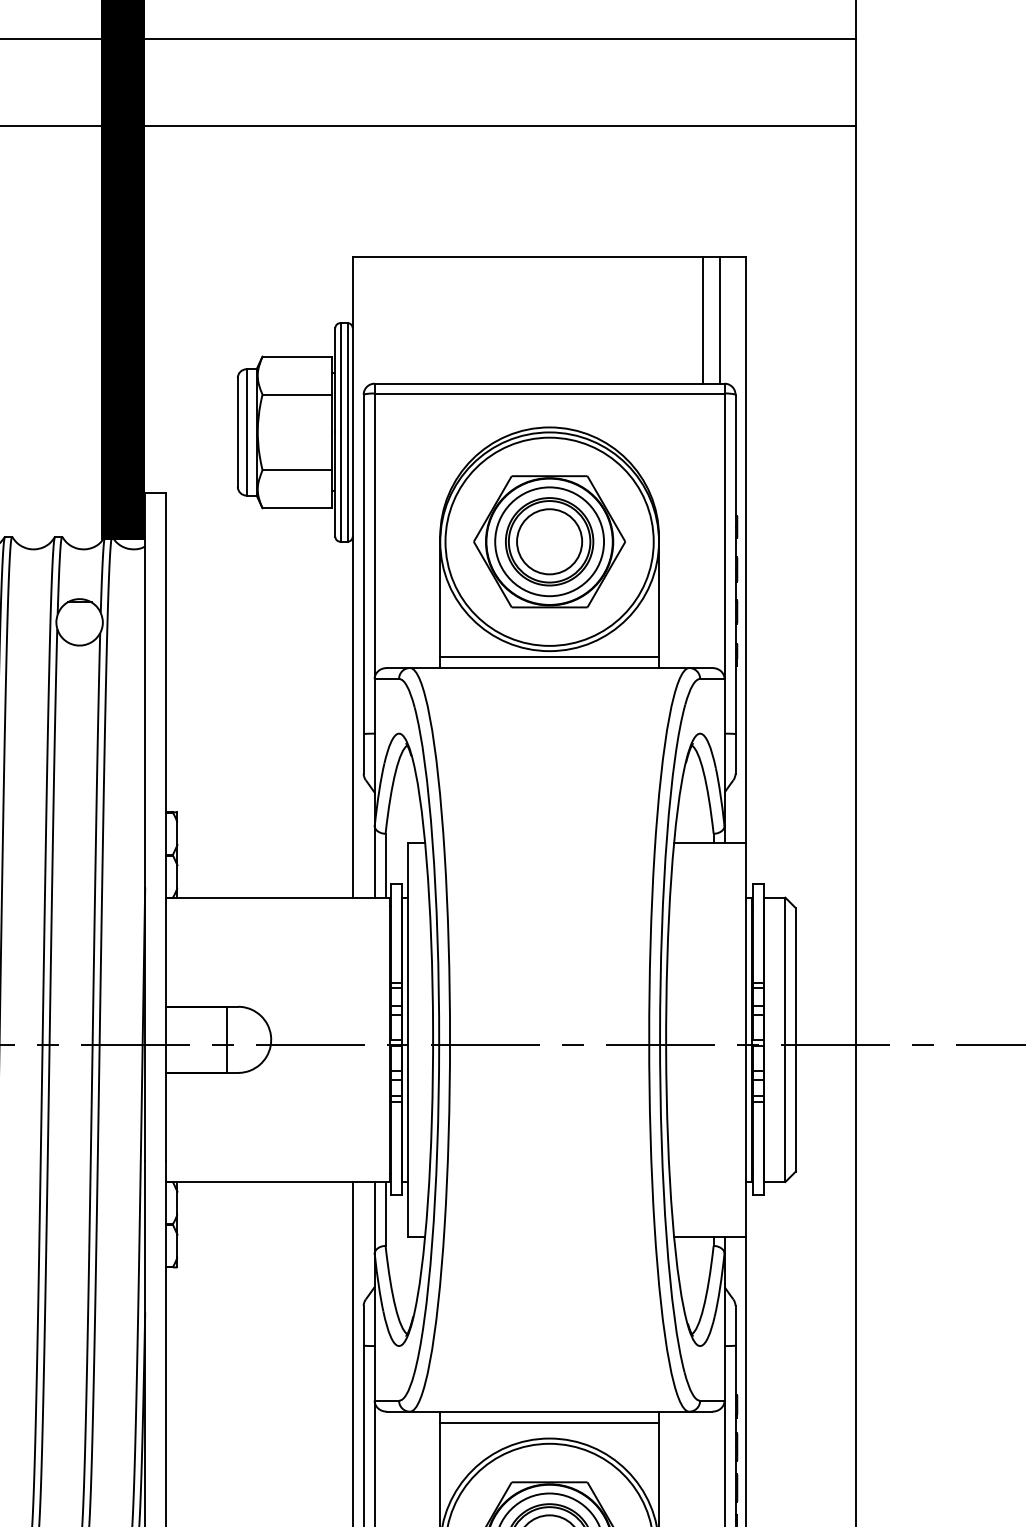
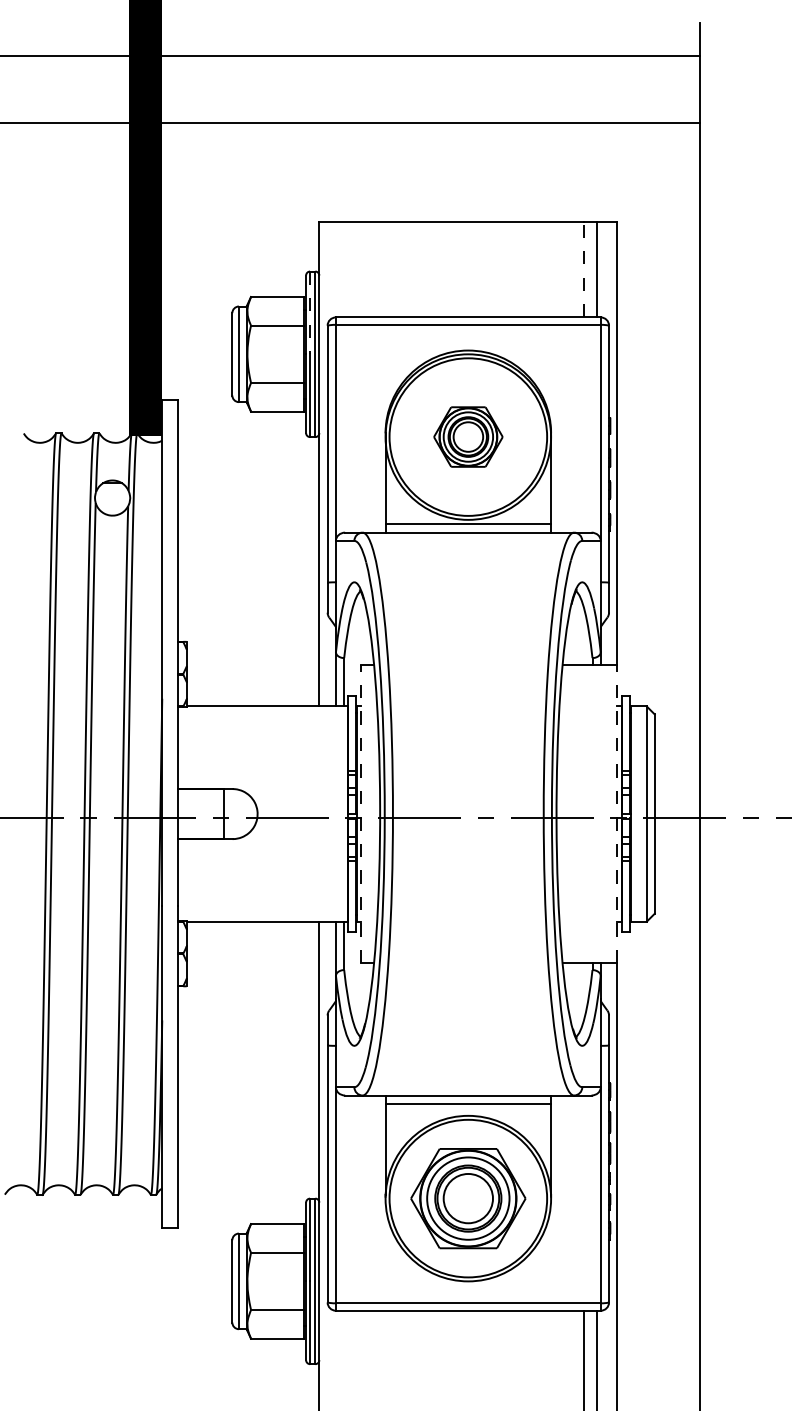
line: (703, 320) -> (584, 269), solid -> dashed
line: (341, 378) -> (310, 313), solid -> dashed
part: (549, 540) -> (468, 436), size x0.6
line: (408, 1040) -> (361, 814), solid -> dashed
line: (746, 1040) -> (617, 814), solid -> dashed

